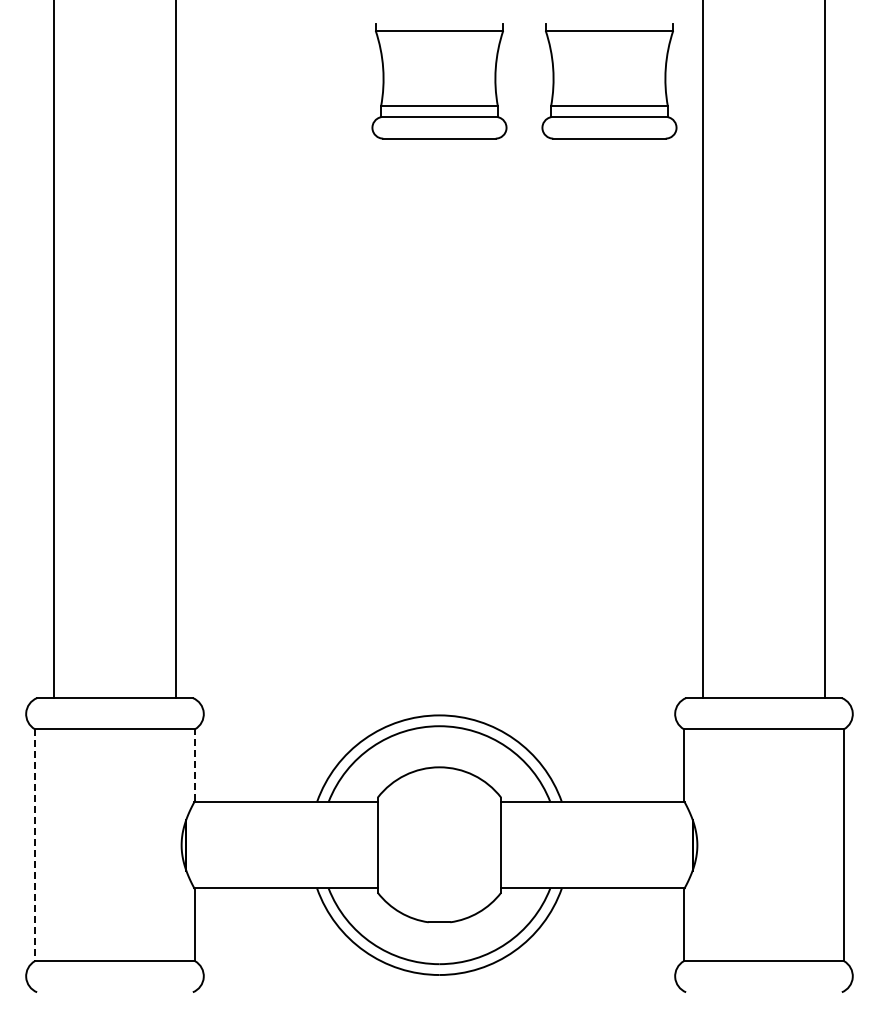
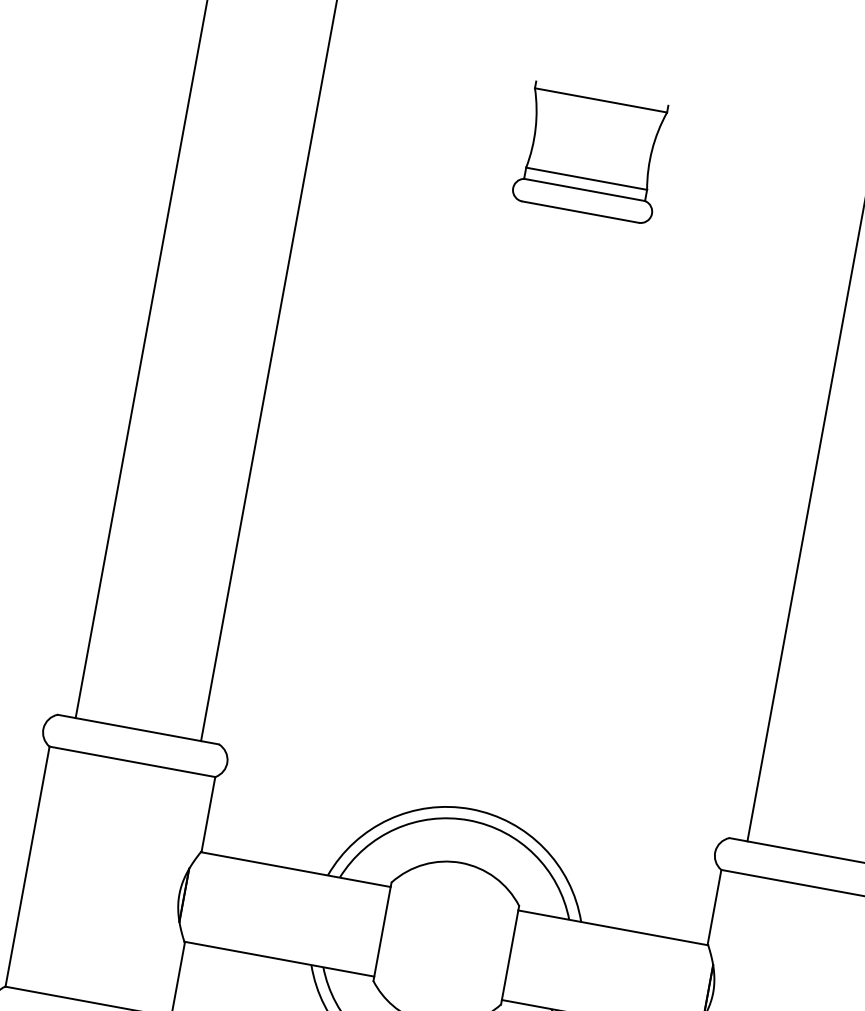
part: (609, 81) -> (767, 185), removed
line: (195, 765) -> (208, 814), dashed -> solid
line: (34, 845) -> (27, 866), dashed -> solid

